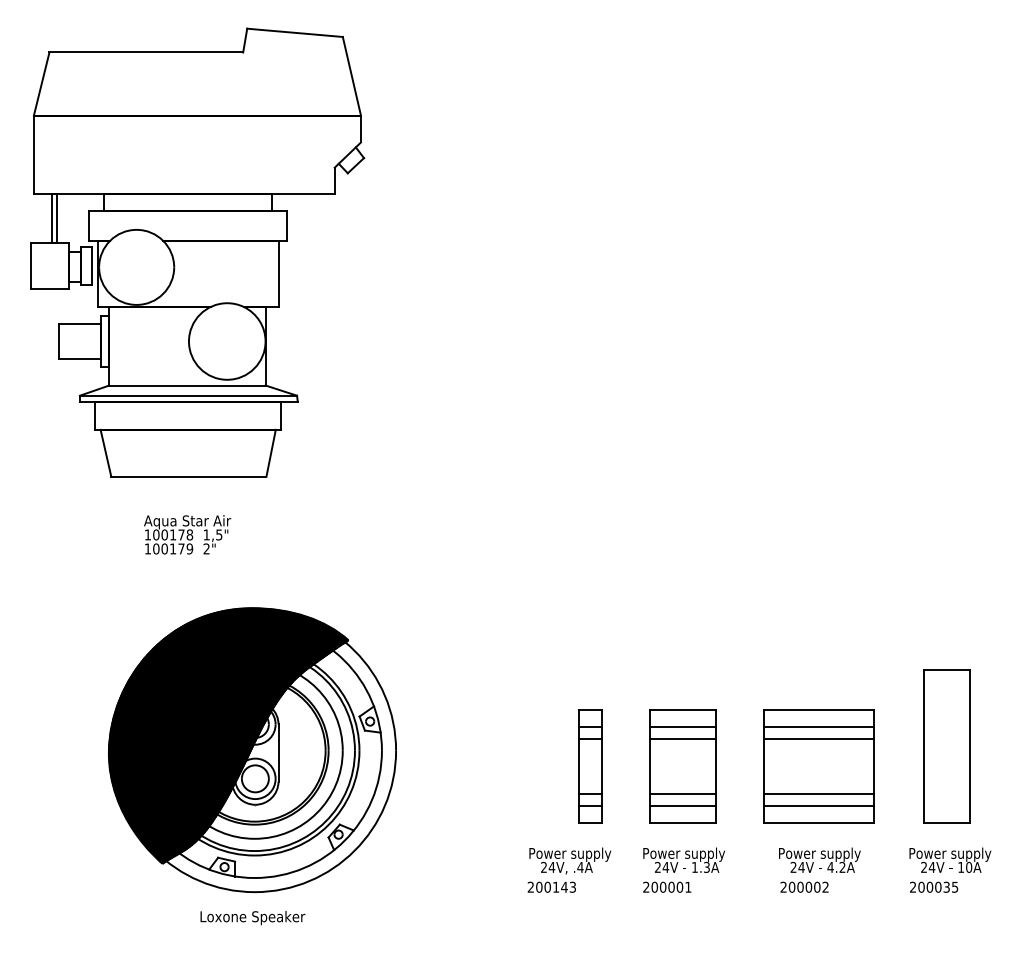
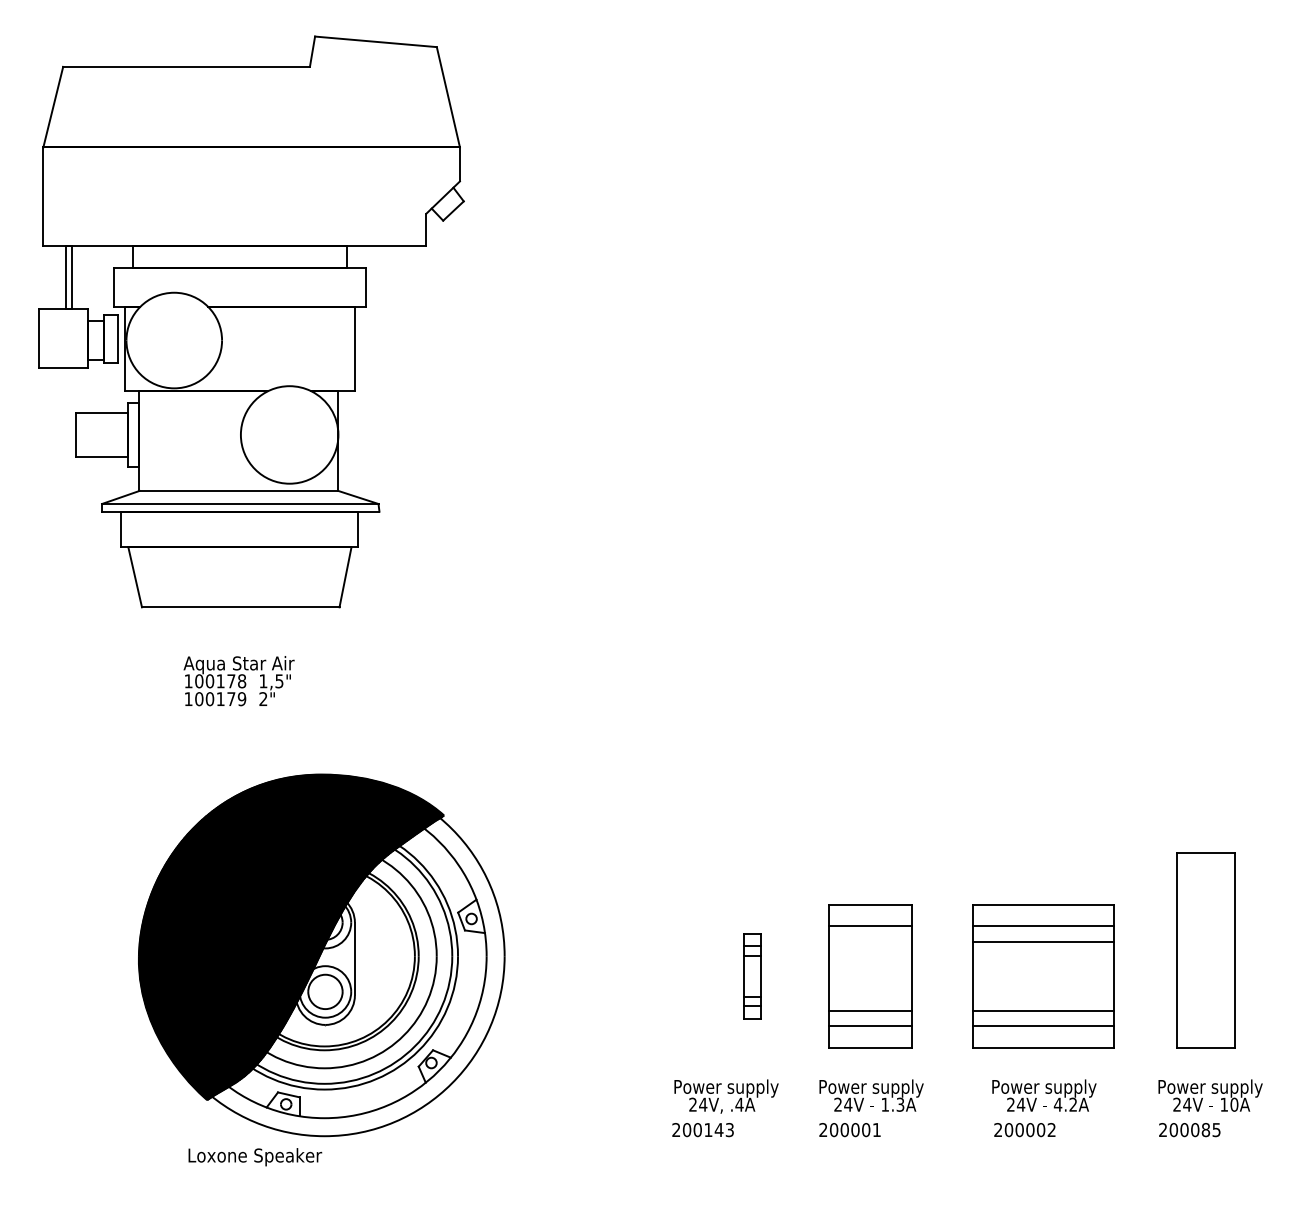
line: (682, 739) -> (869, 941), removed
part: (589, 766) -> (751, 976), size x0.6
text: (946, 887) -> (1205, 1130), 200035 -> 200085
text: (253, 918) -> (255, 1157), moved

